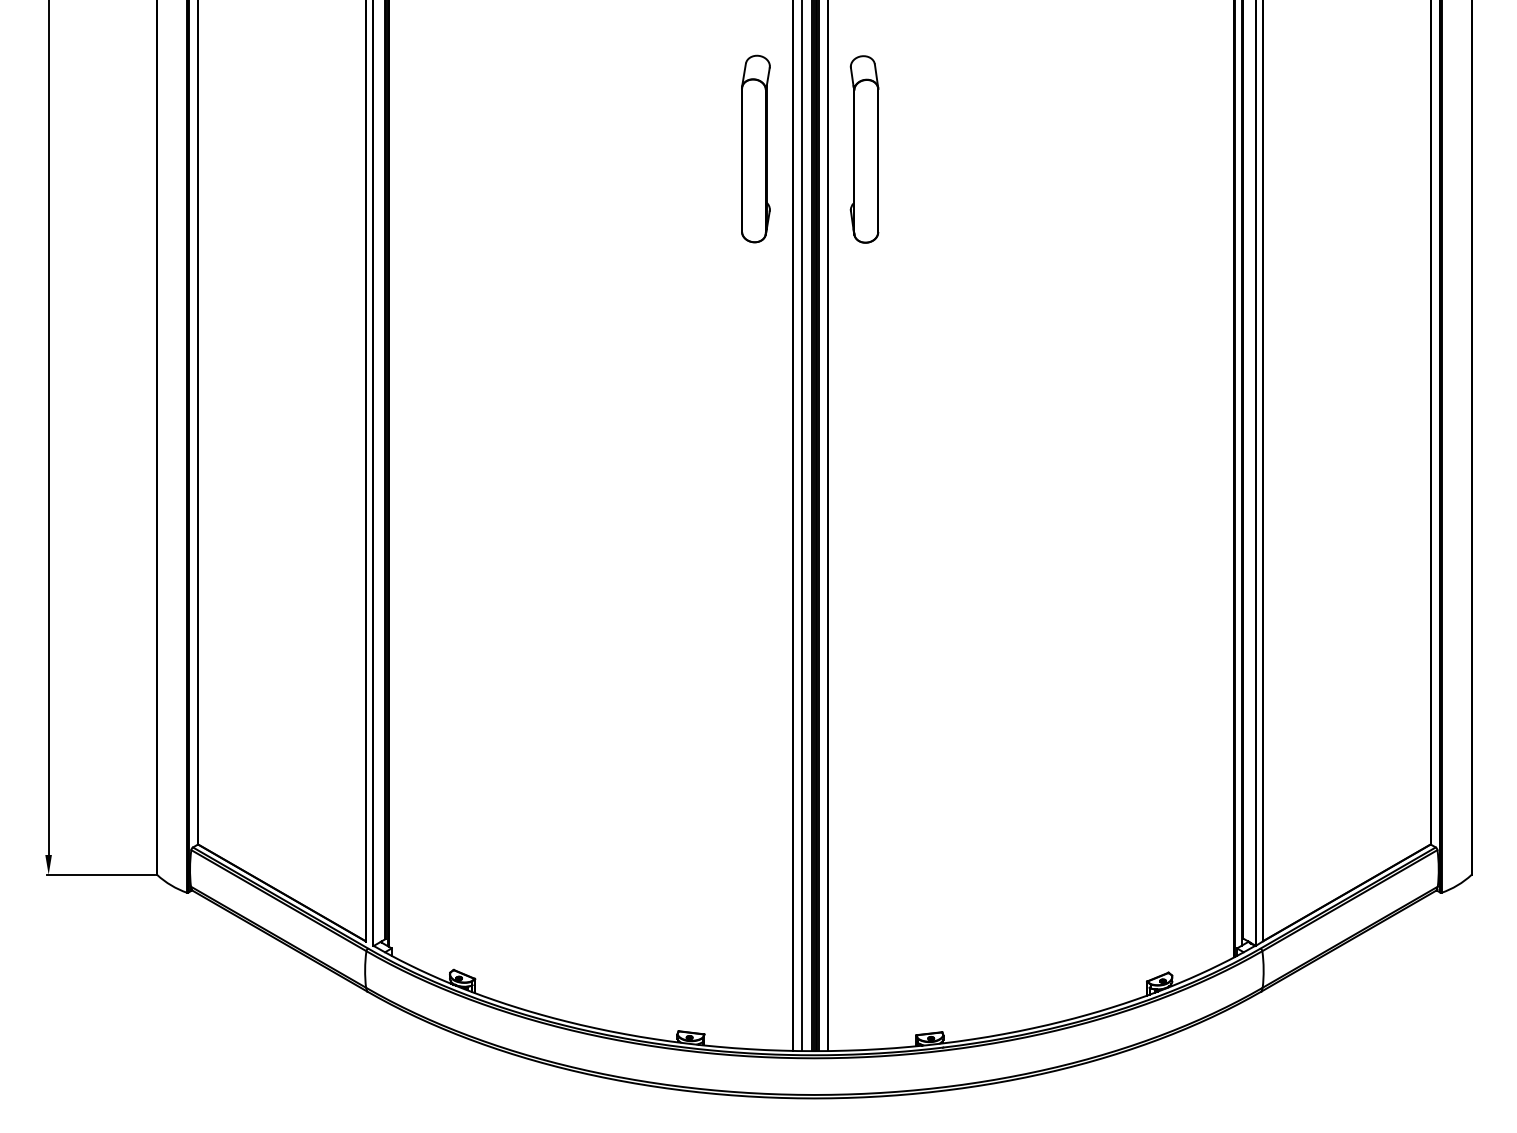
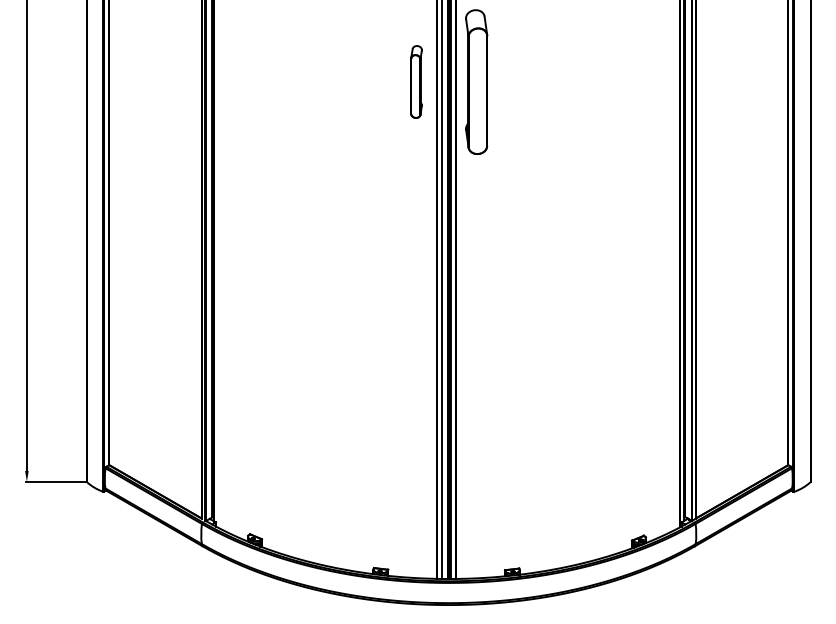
part: (755, 148) -> (416, 81), size x0.7
part: (862, 149) -> (475, 82), size x1.4

